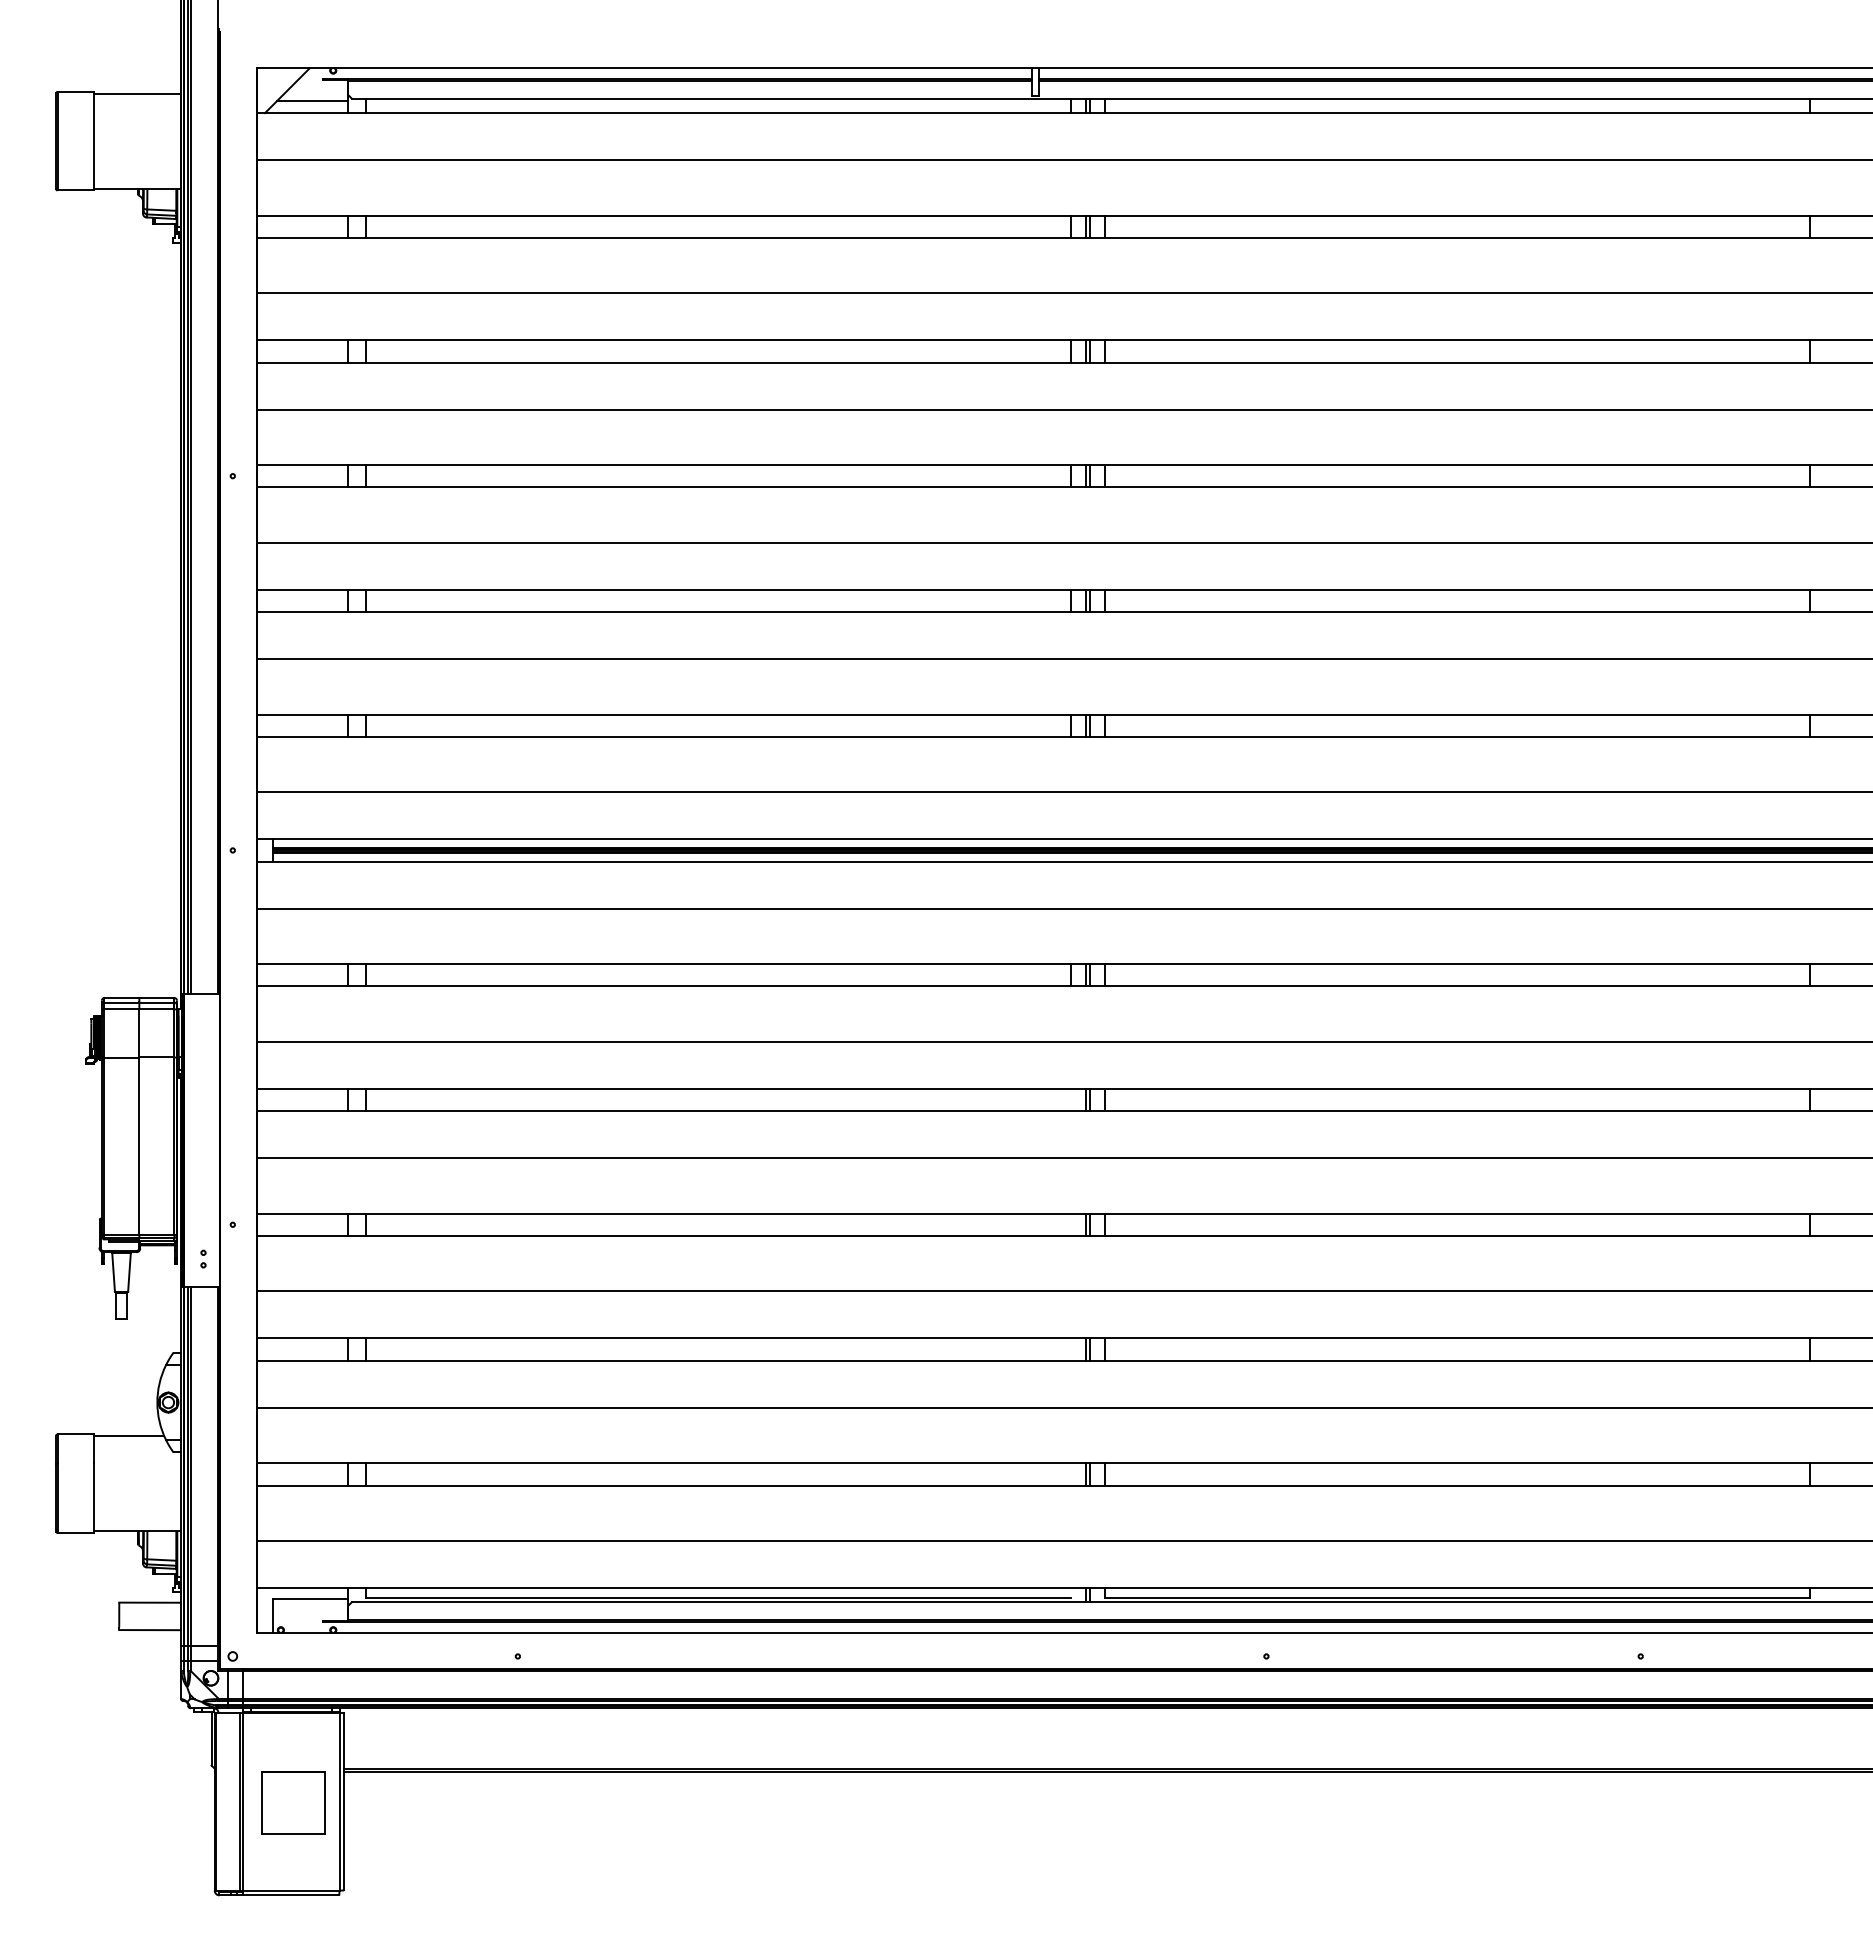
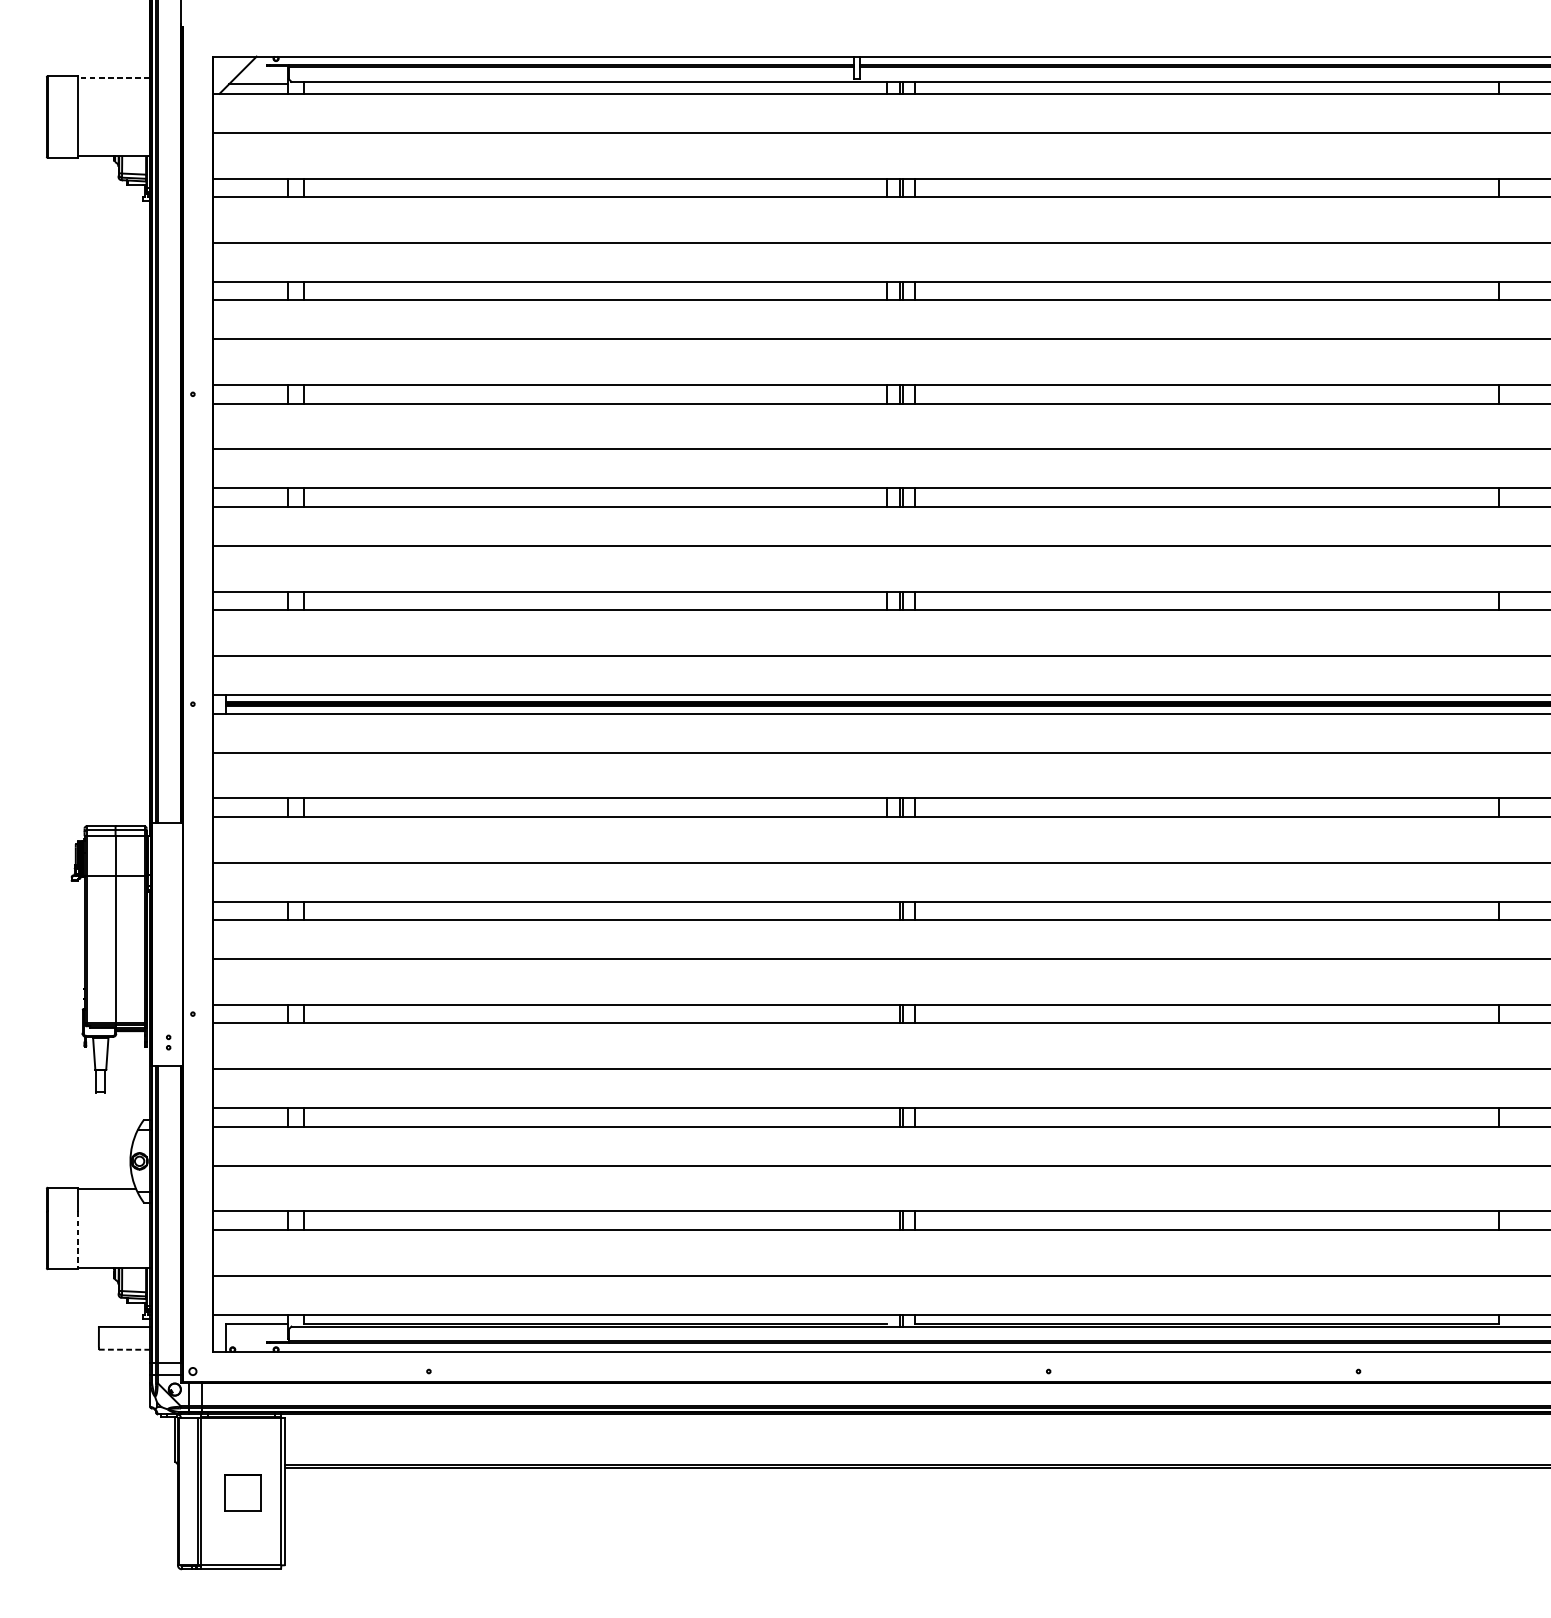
line: (137, 93) -> (114, 77), solid -> dashed
line: (93, 1498) -> (77, 1240), solid -> dashed
line: (150, 1630) -> (124, 1350), solid -> dashed
part: (293, 1802) -> (243, 1492), size x0.7

